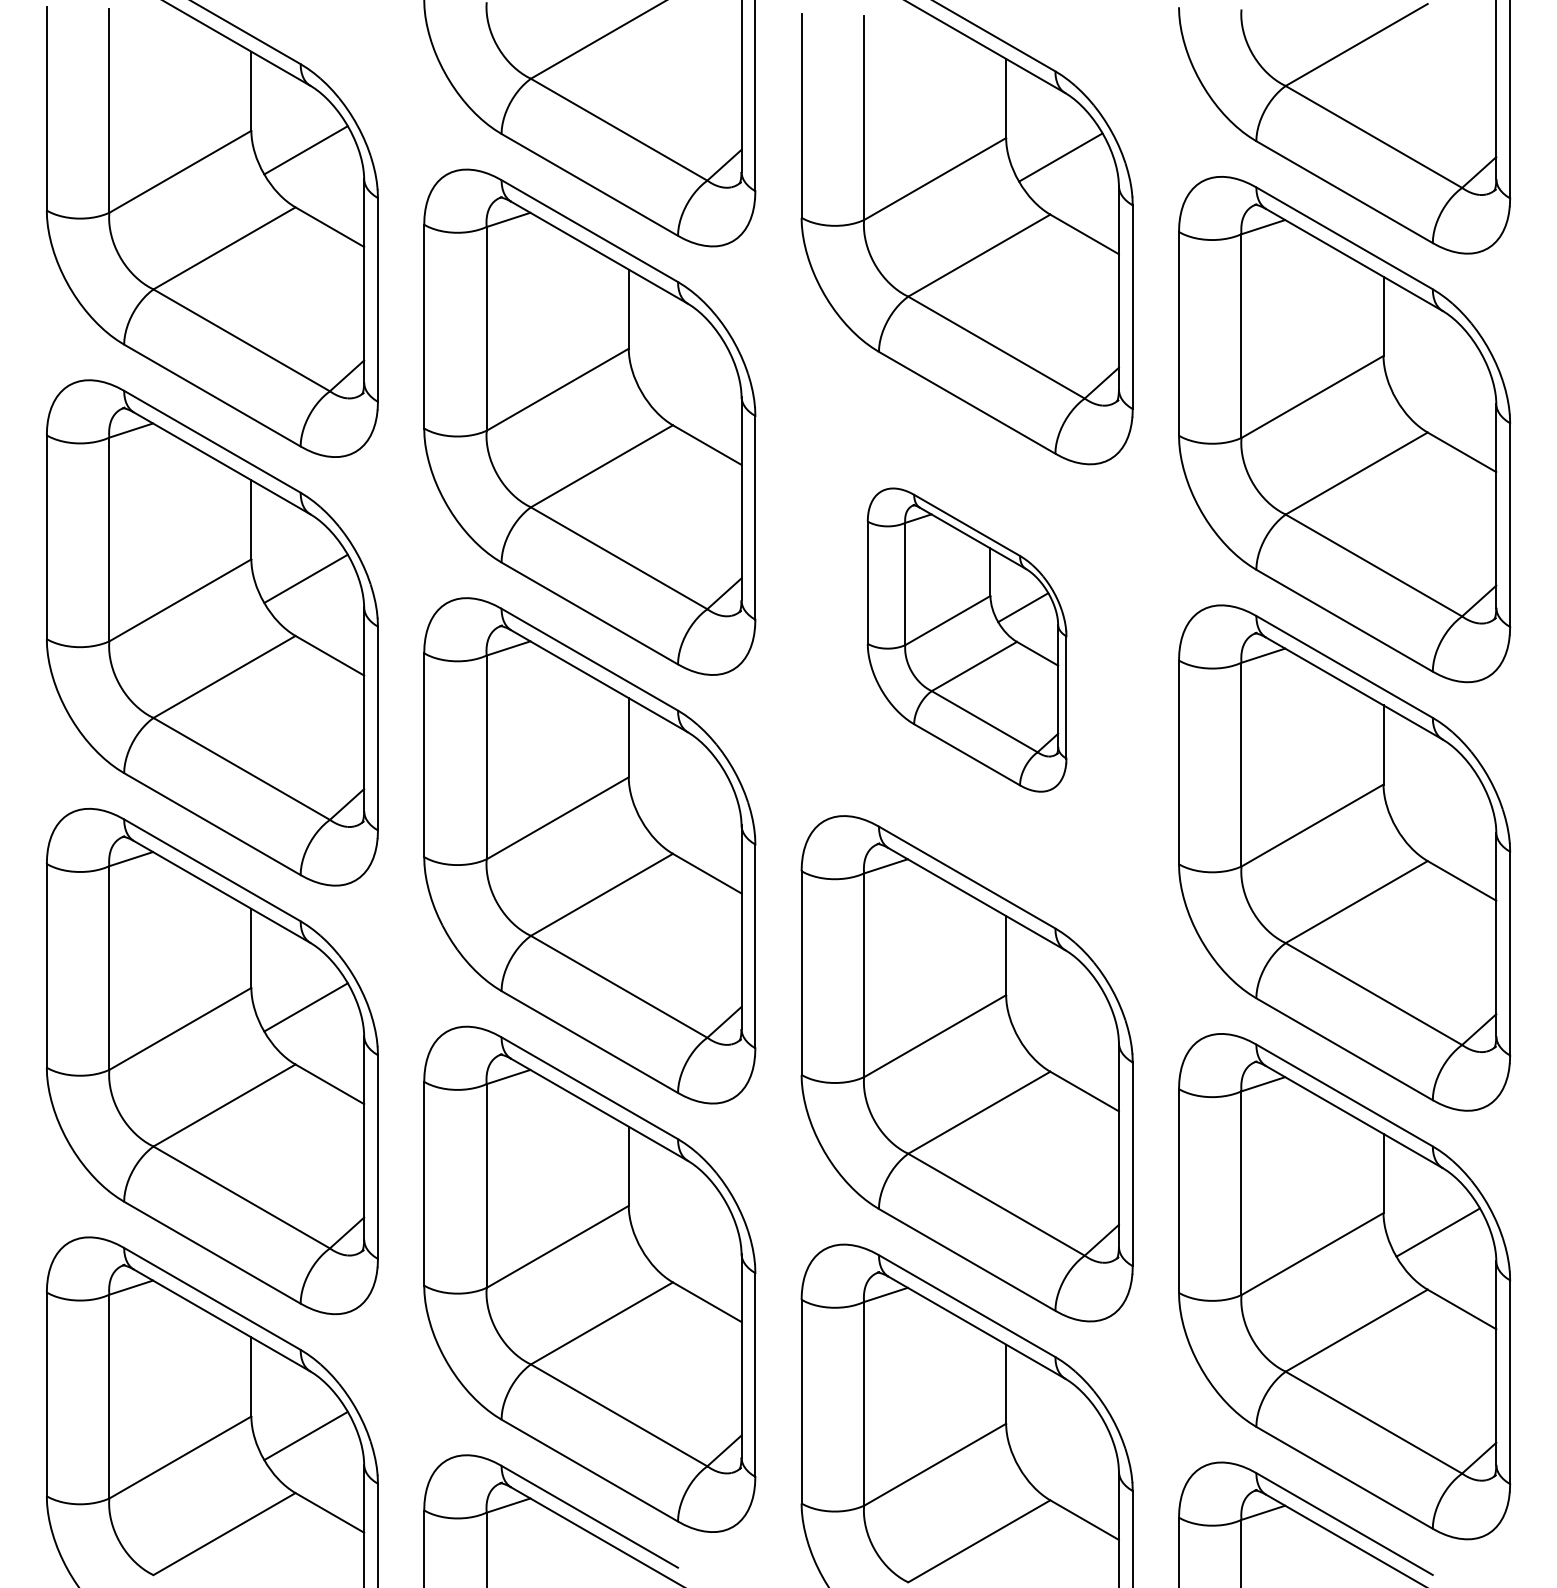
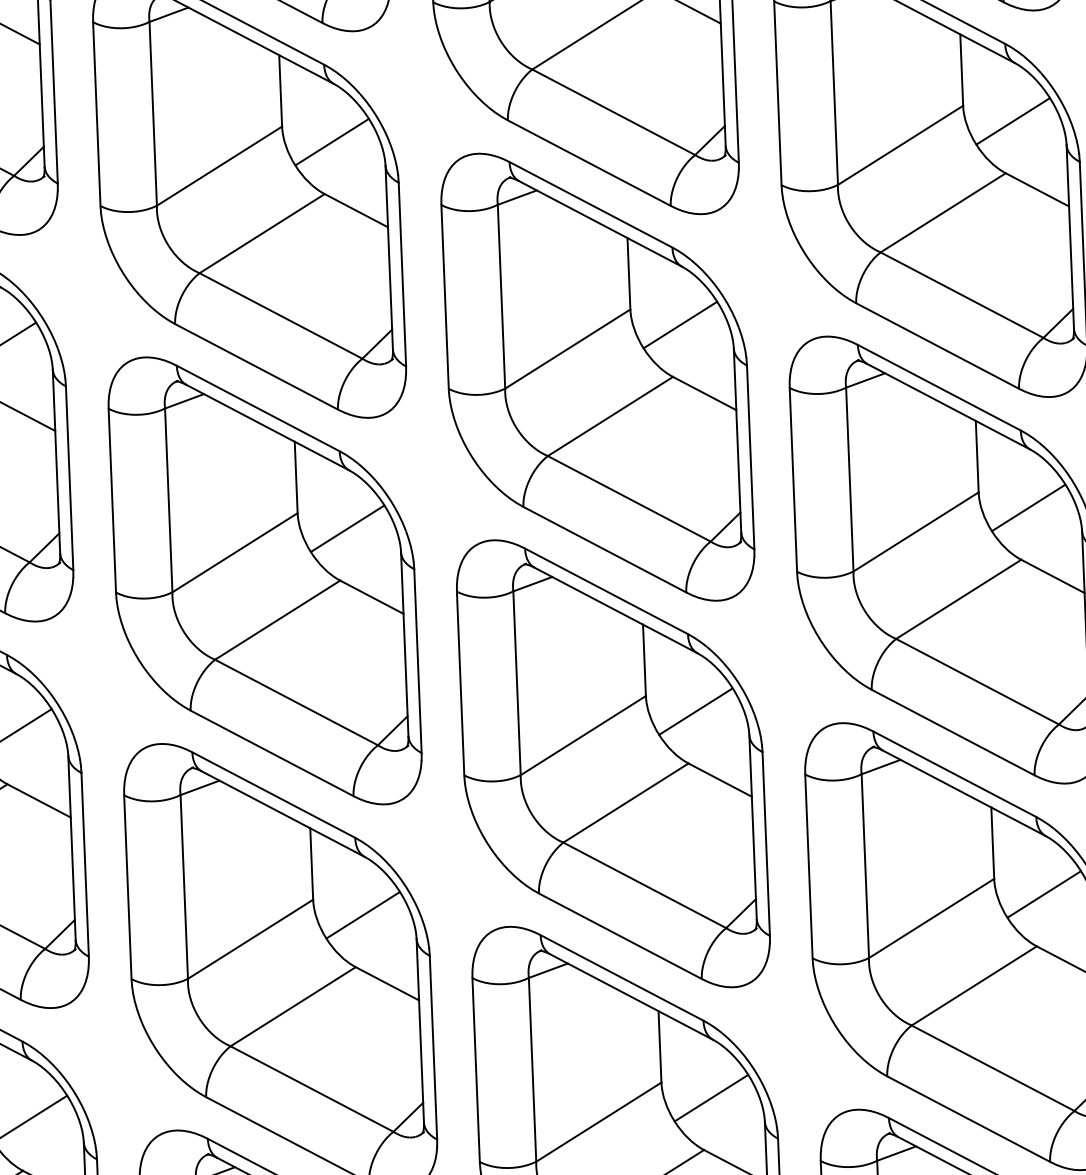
line: (683, 368) -> (332, 142), added
line: (1437, 375) -> (1012, 121), added
part: (966, 639) -> (597, 376), size x1.67
line: (683, 796) -> (347, 528), added
line: (1437, 803) -> (1028, 507), added
line: (1060, 1014) -> (695, 711), added
line: (683, 1225) -> (363, 915), added
line: (1060, 1443) -> (711, 1098), added

